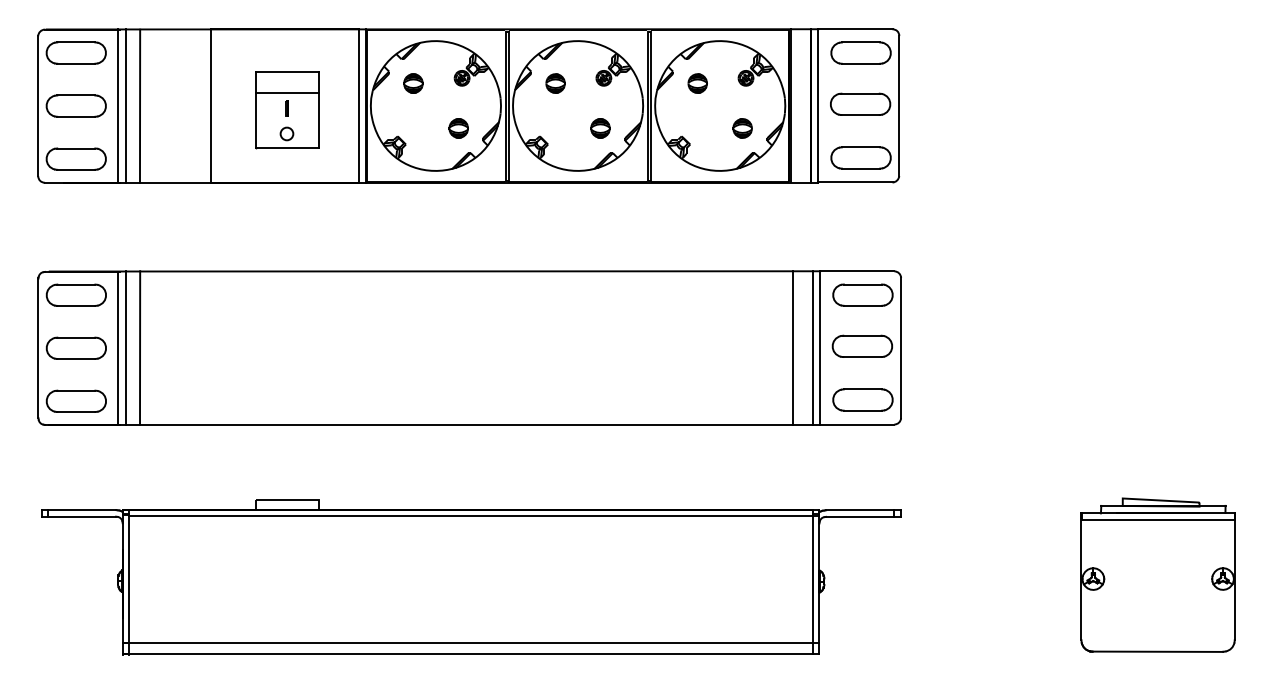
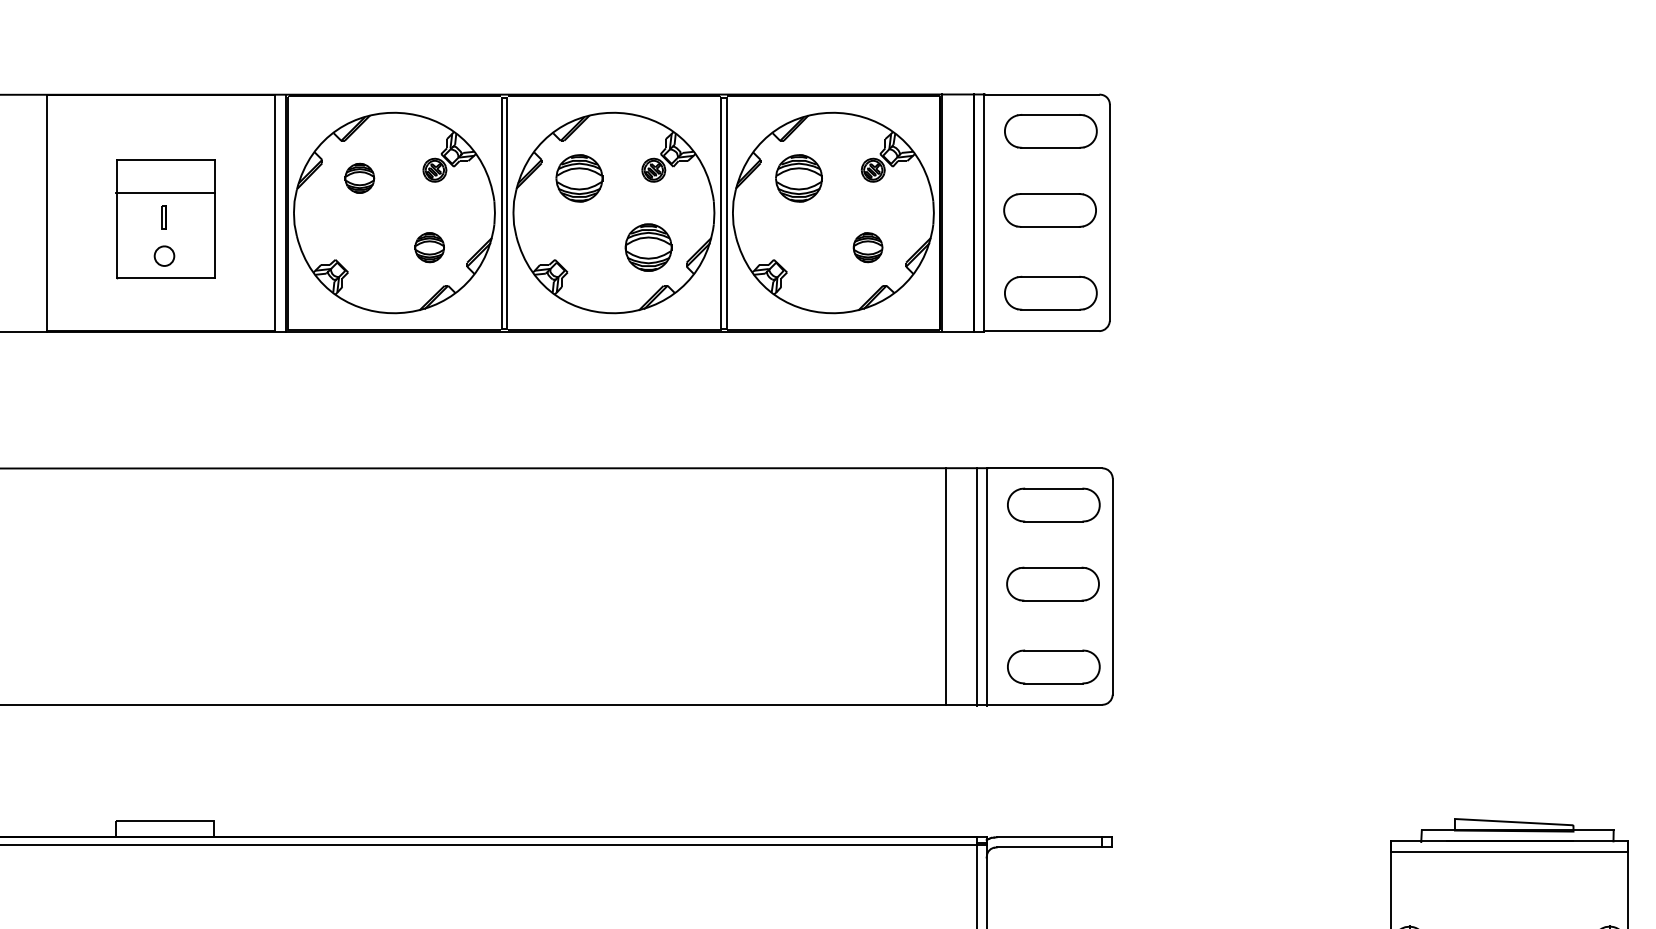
part: (555, 83) -> (579, 178), size x1.6
part: (697, 83) -> (798, 178), size x1.6
part: (600, 128) -> (648, 247), size x1.6

